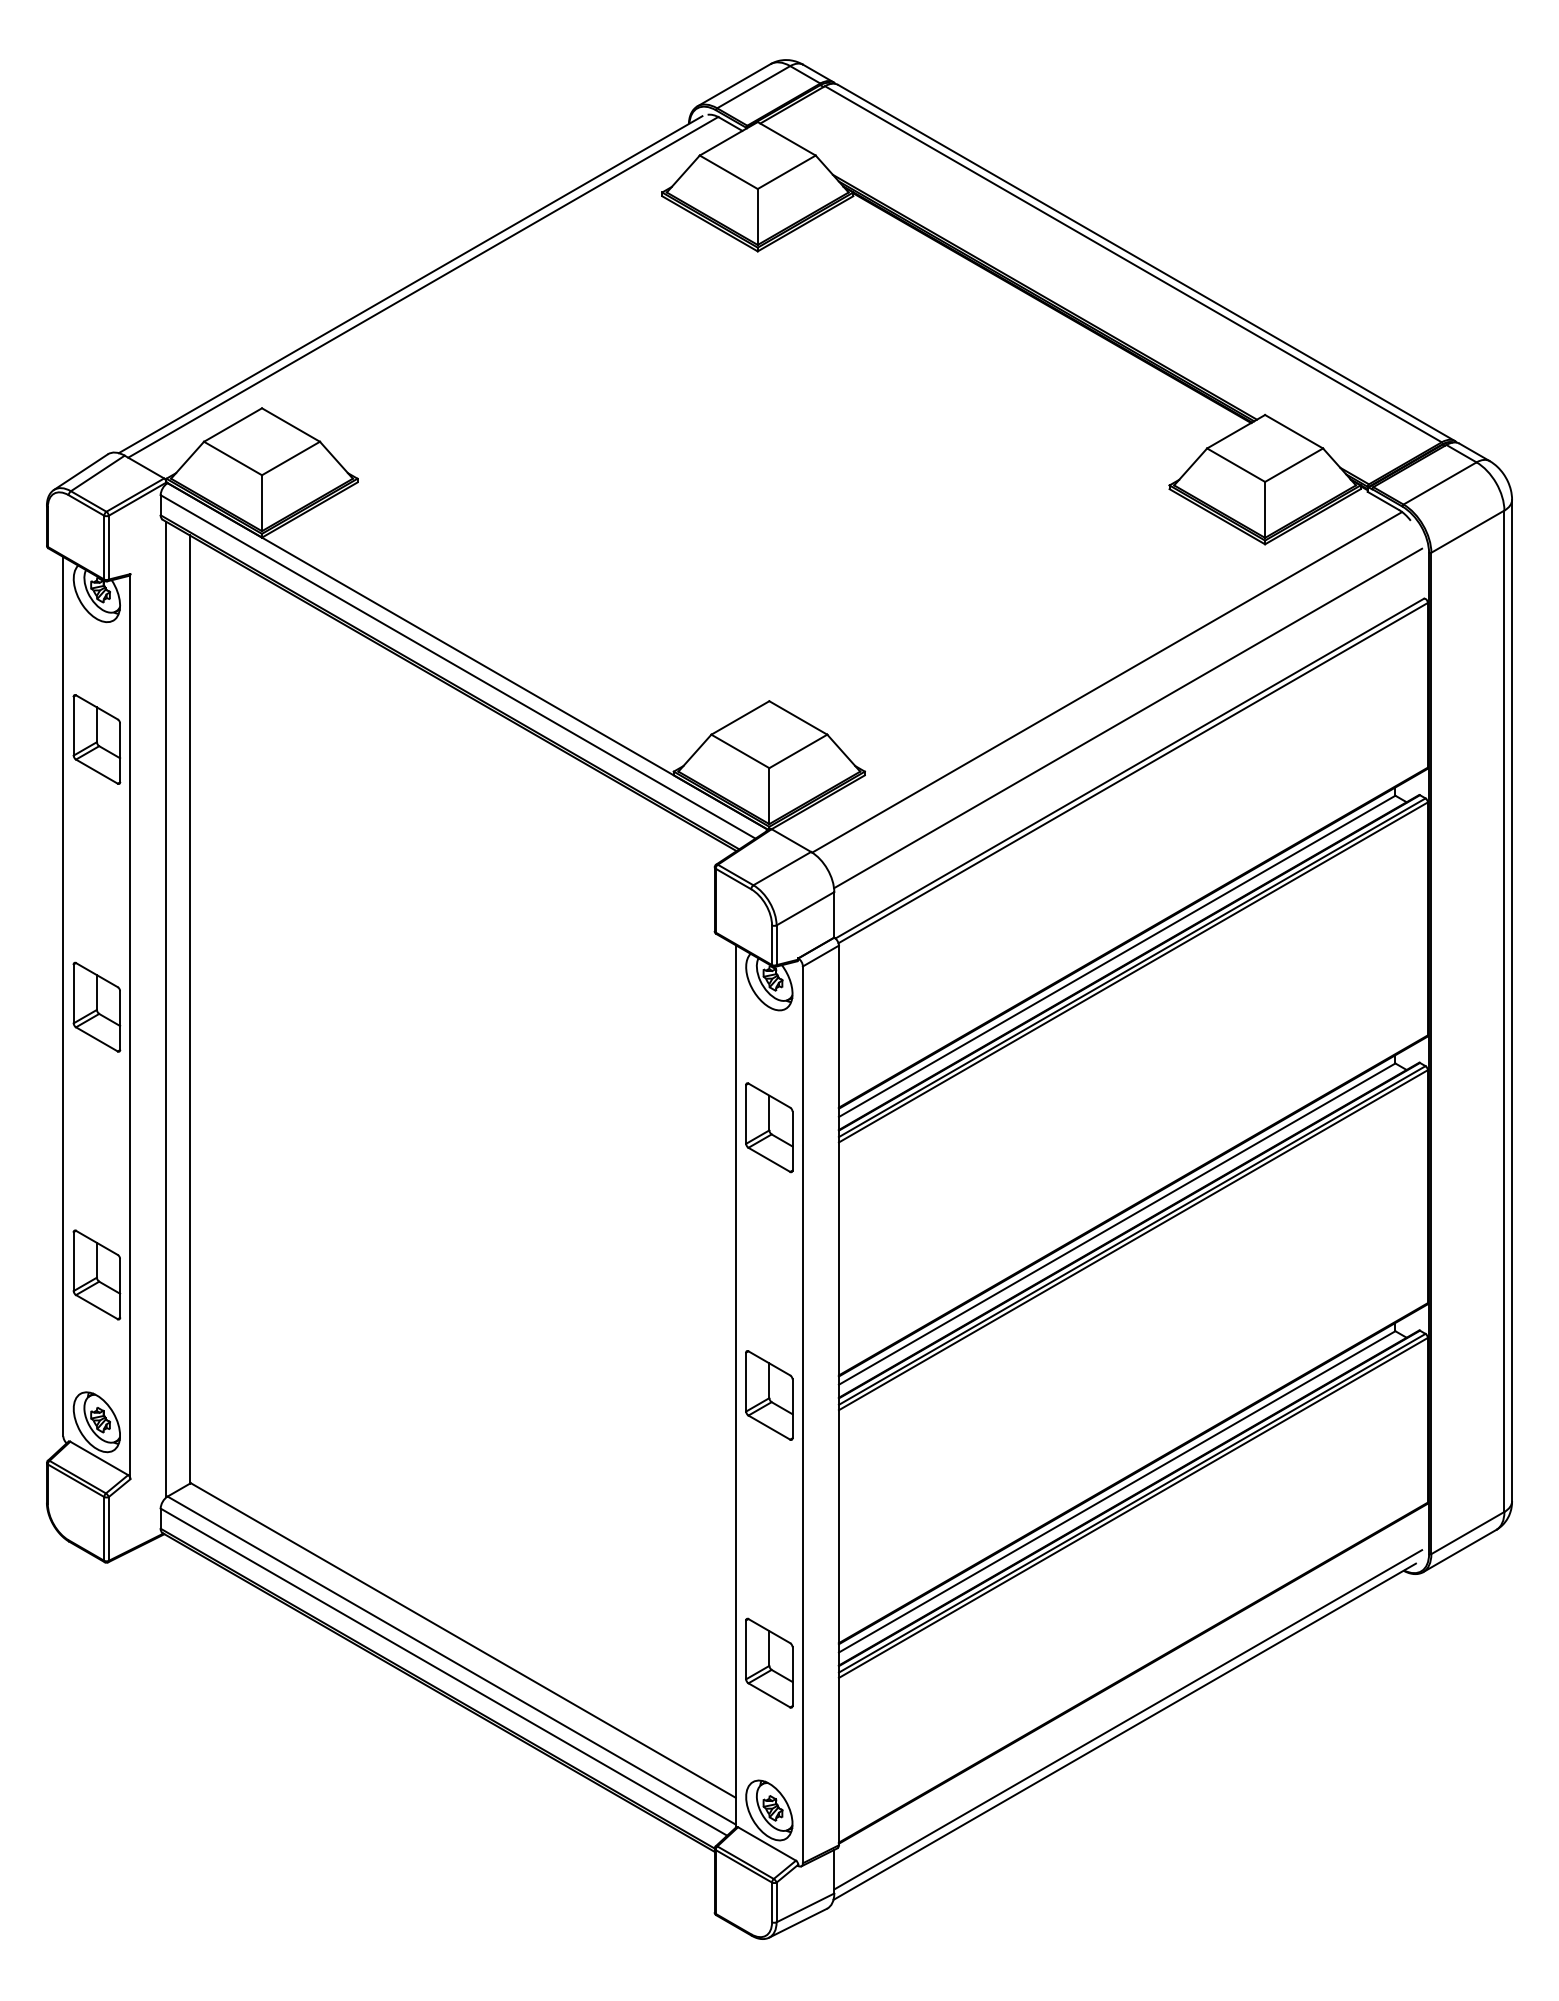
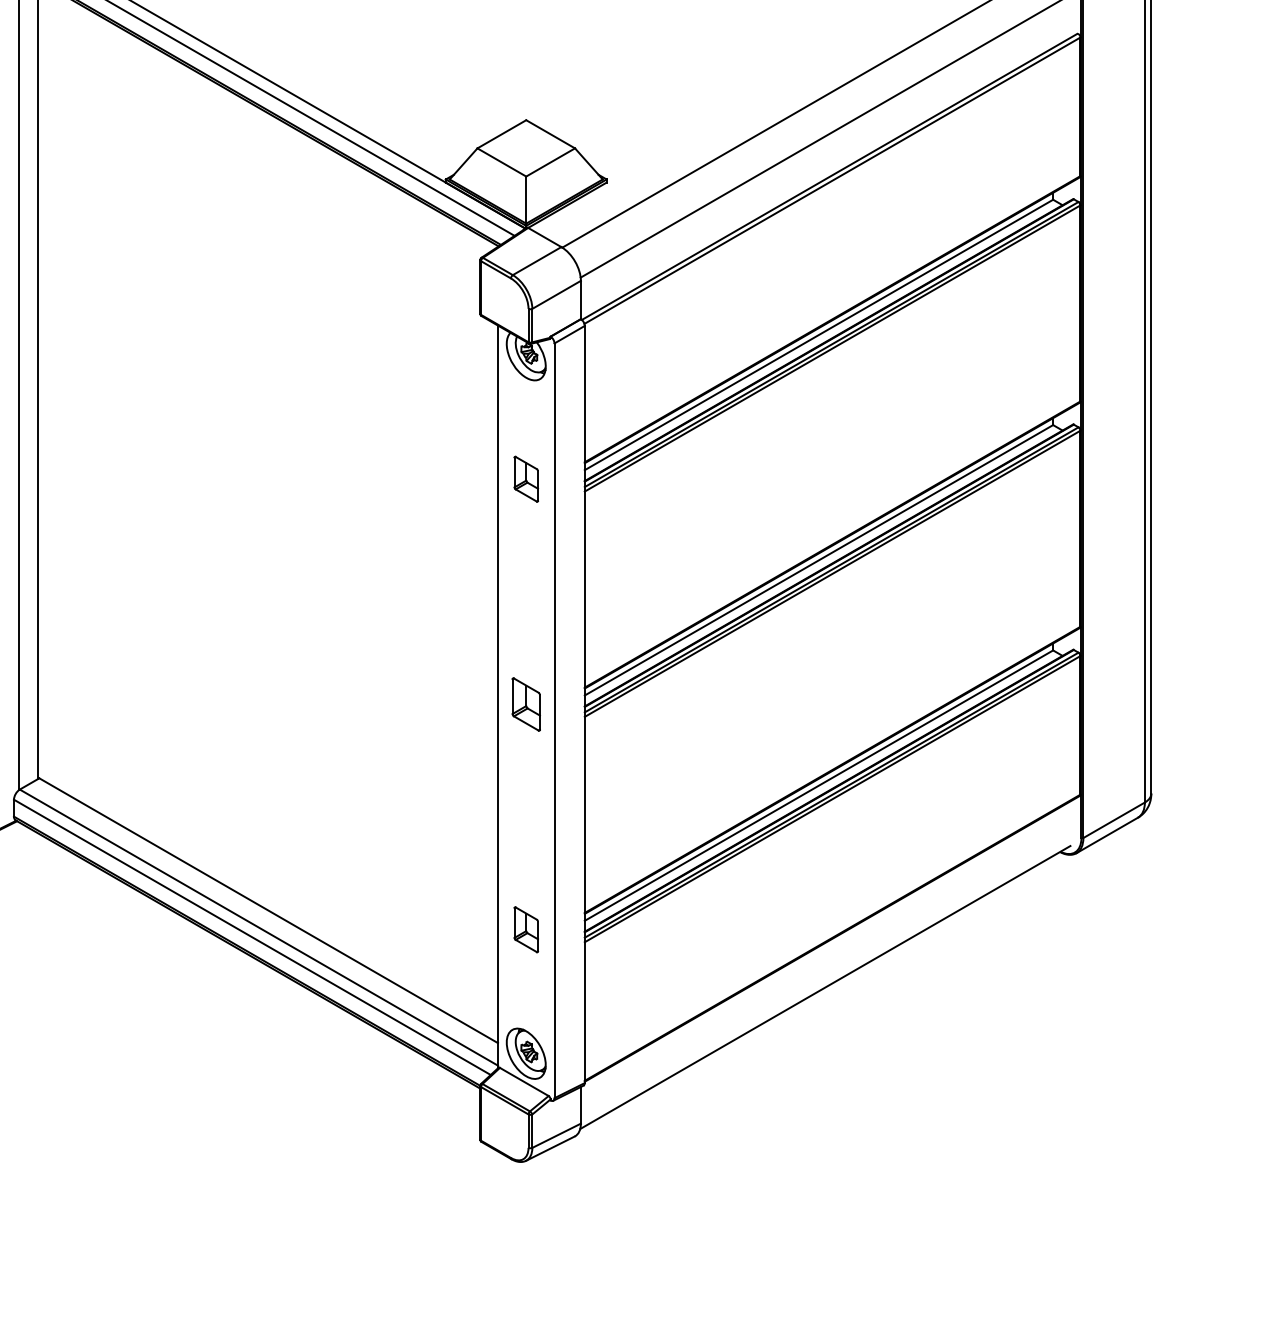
part: (769, 1127) -> (526, 478), size x0.6
part: (769, 1395) -> (526, 704), size x0.7
part: (769, 1662) -> (526, 929), size x0.6
line: (1128, 1719) -> (828, 977), removed

